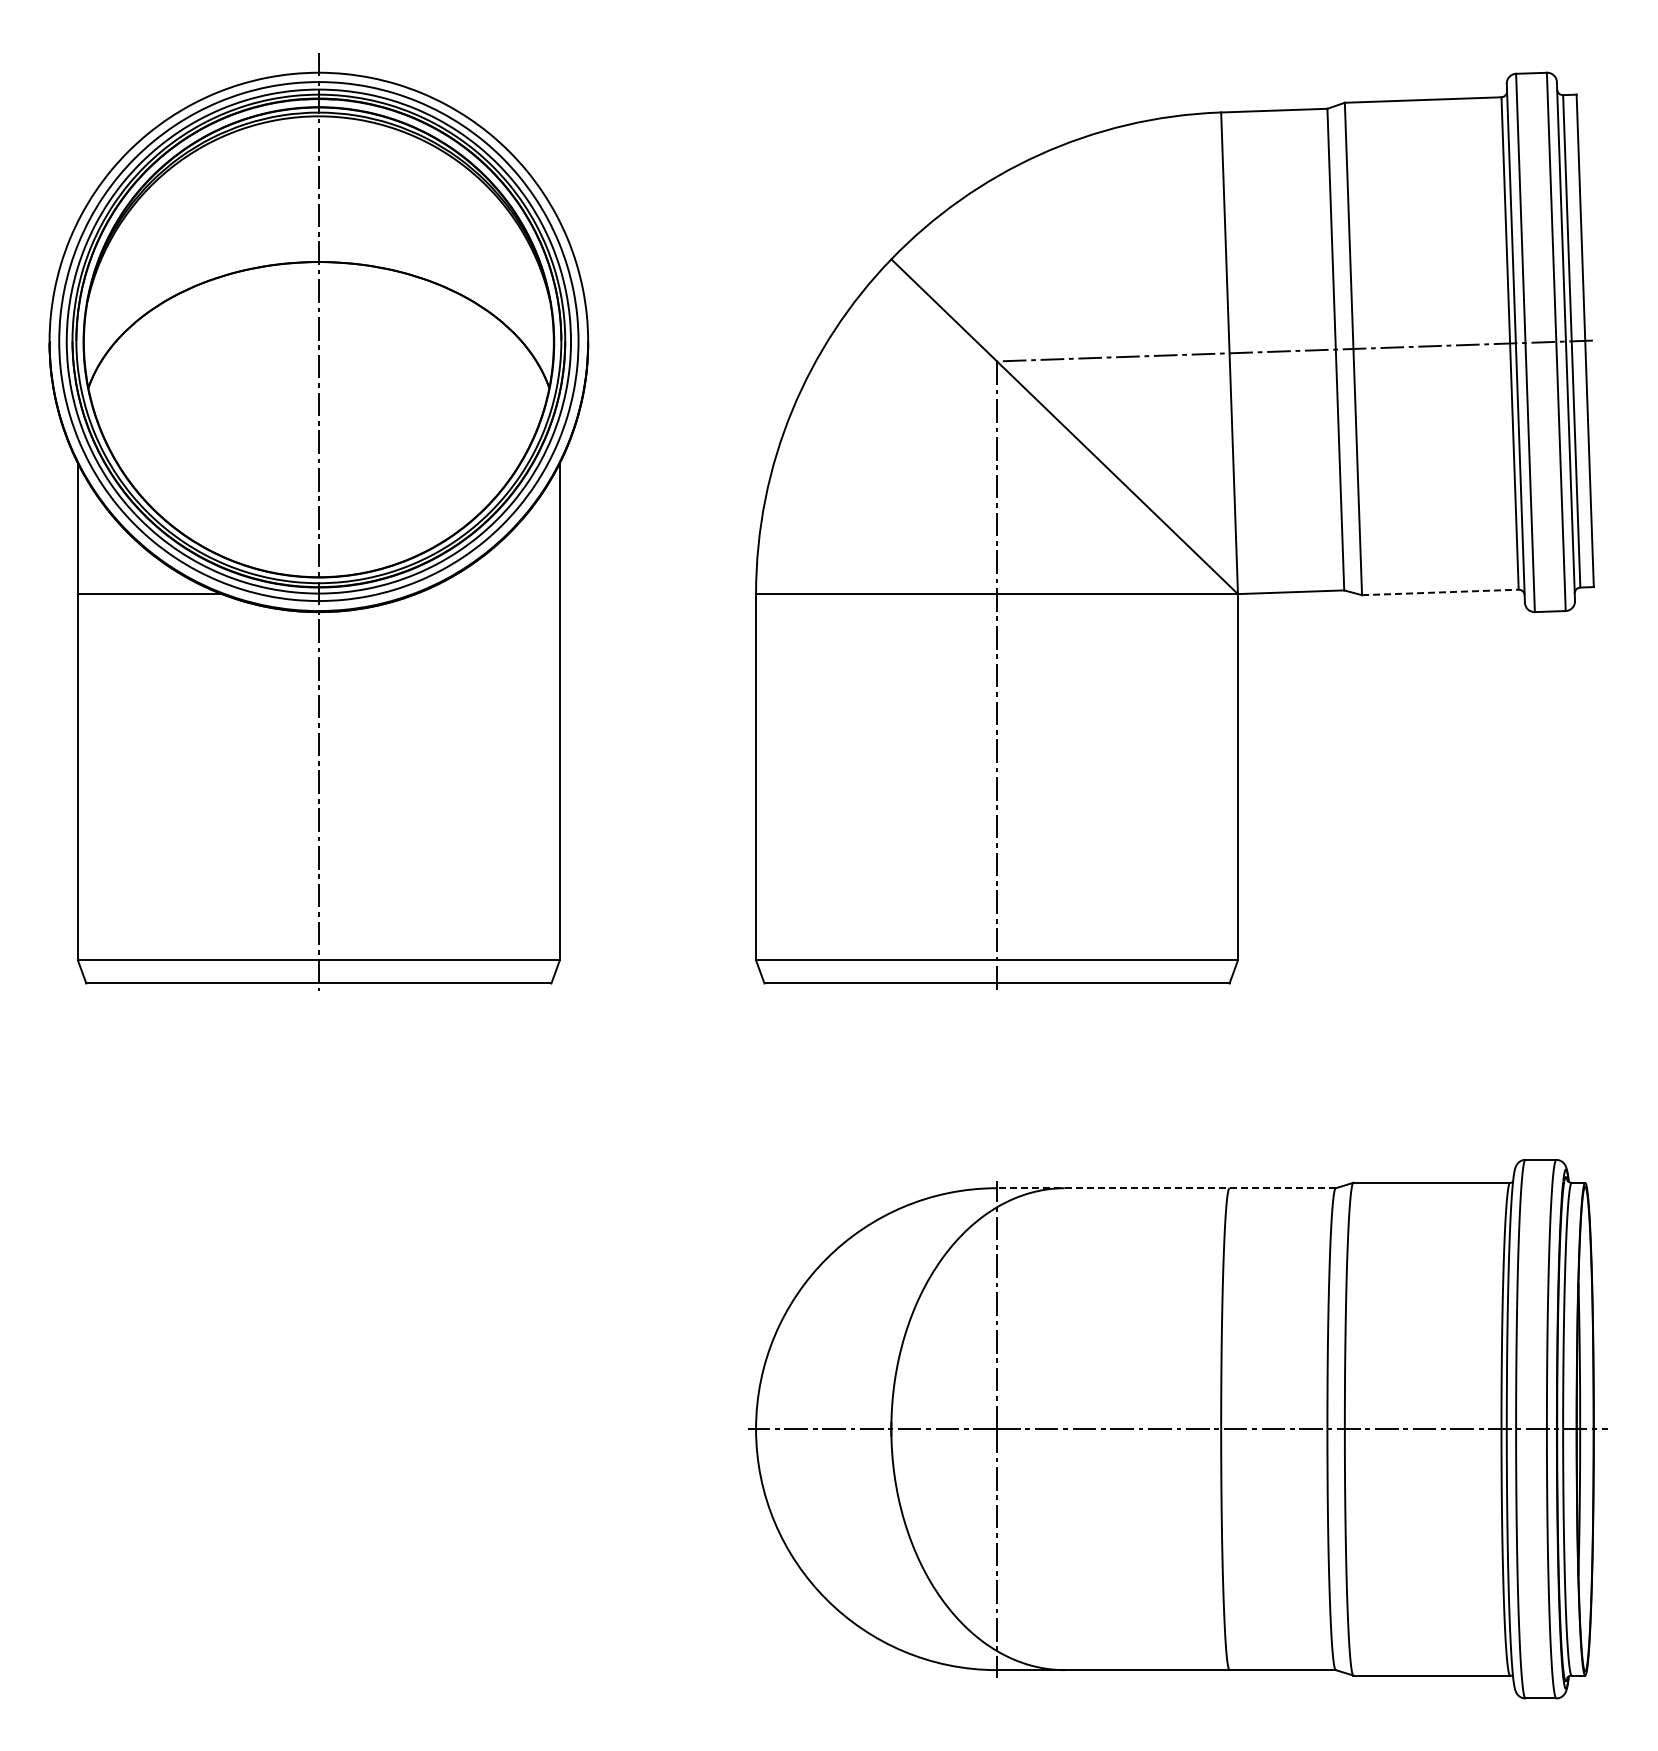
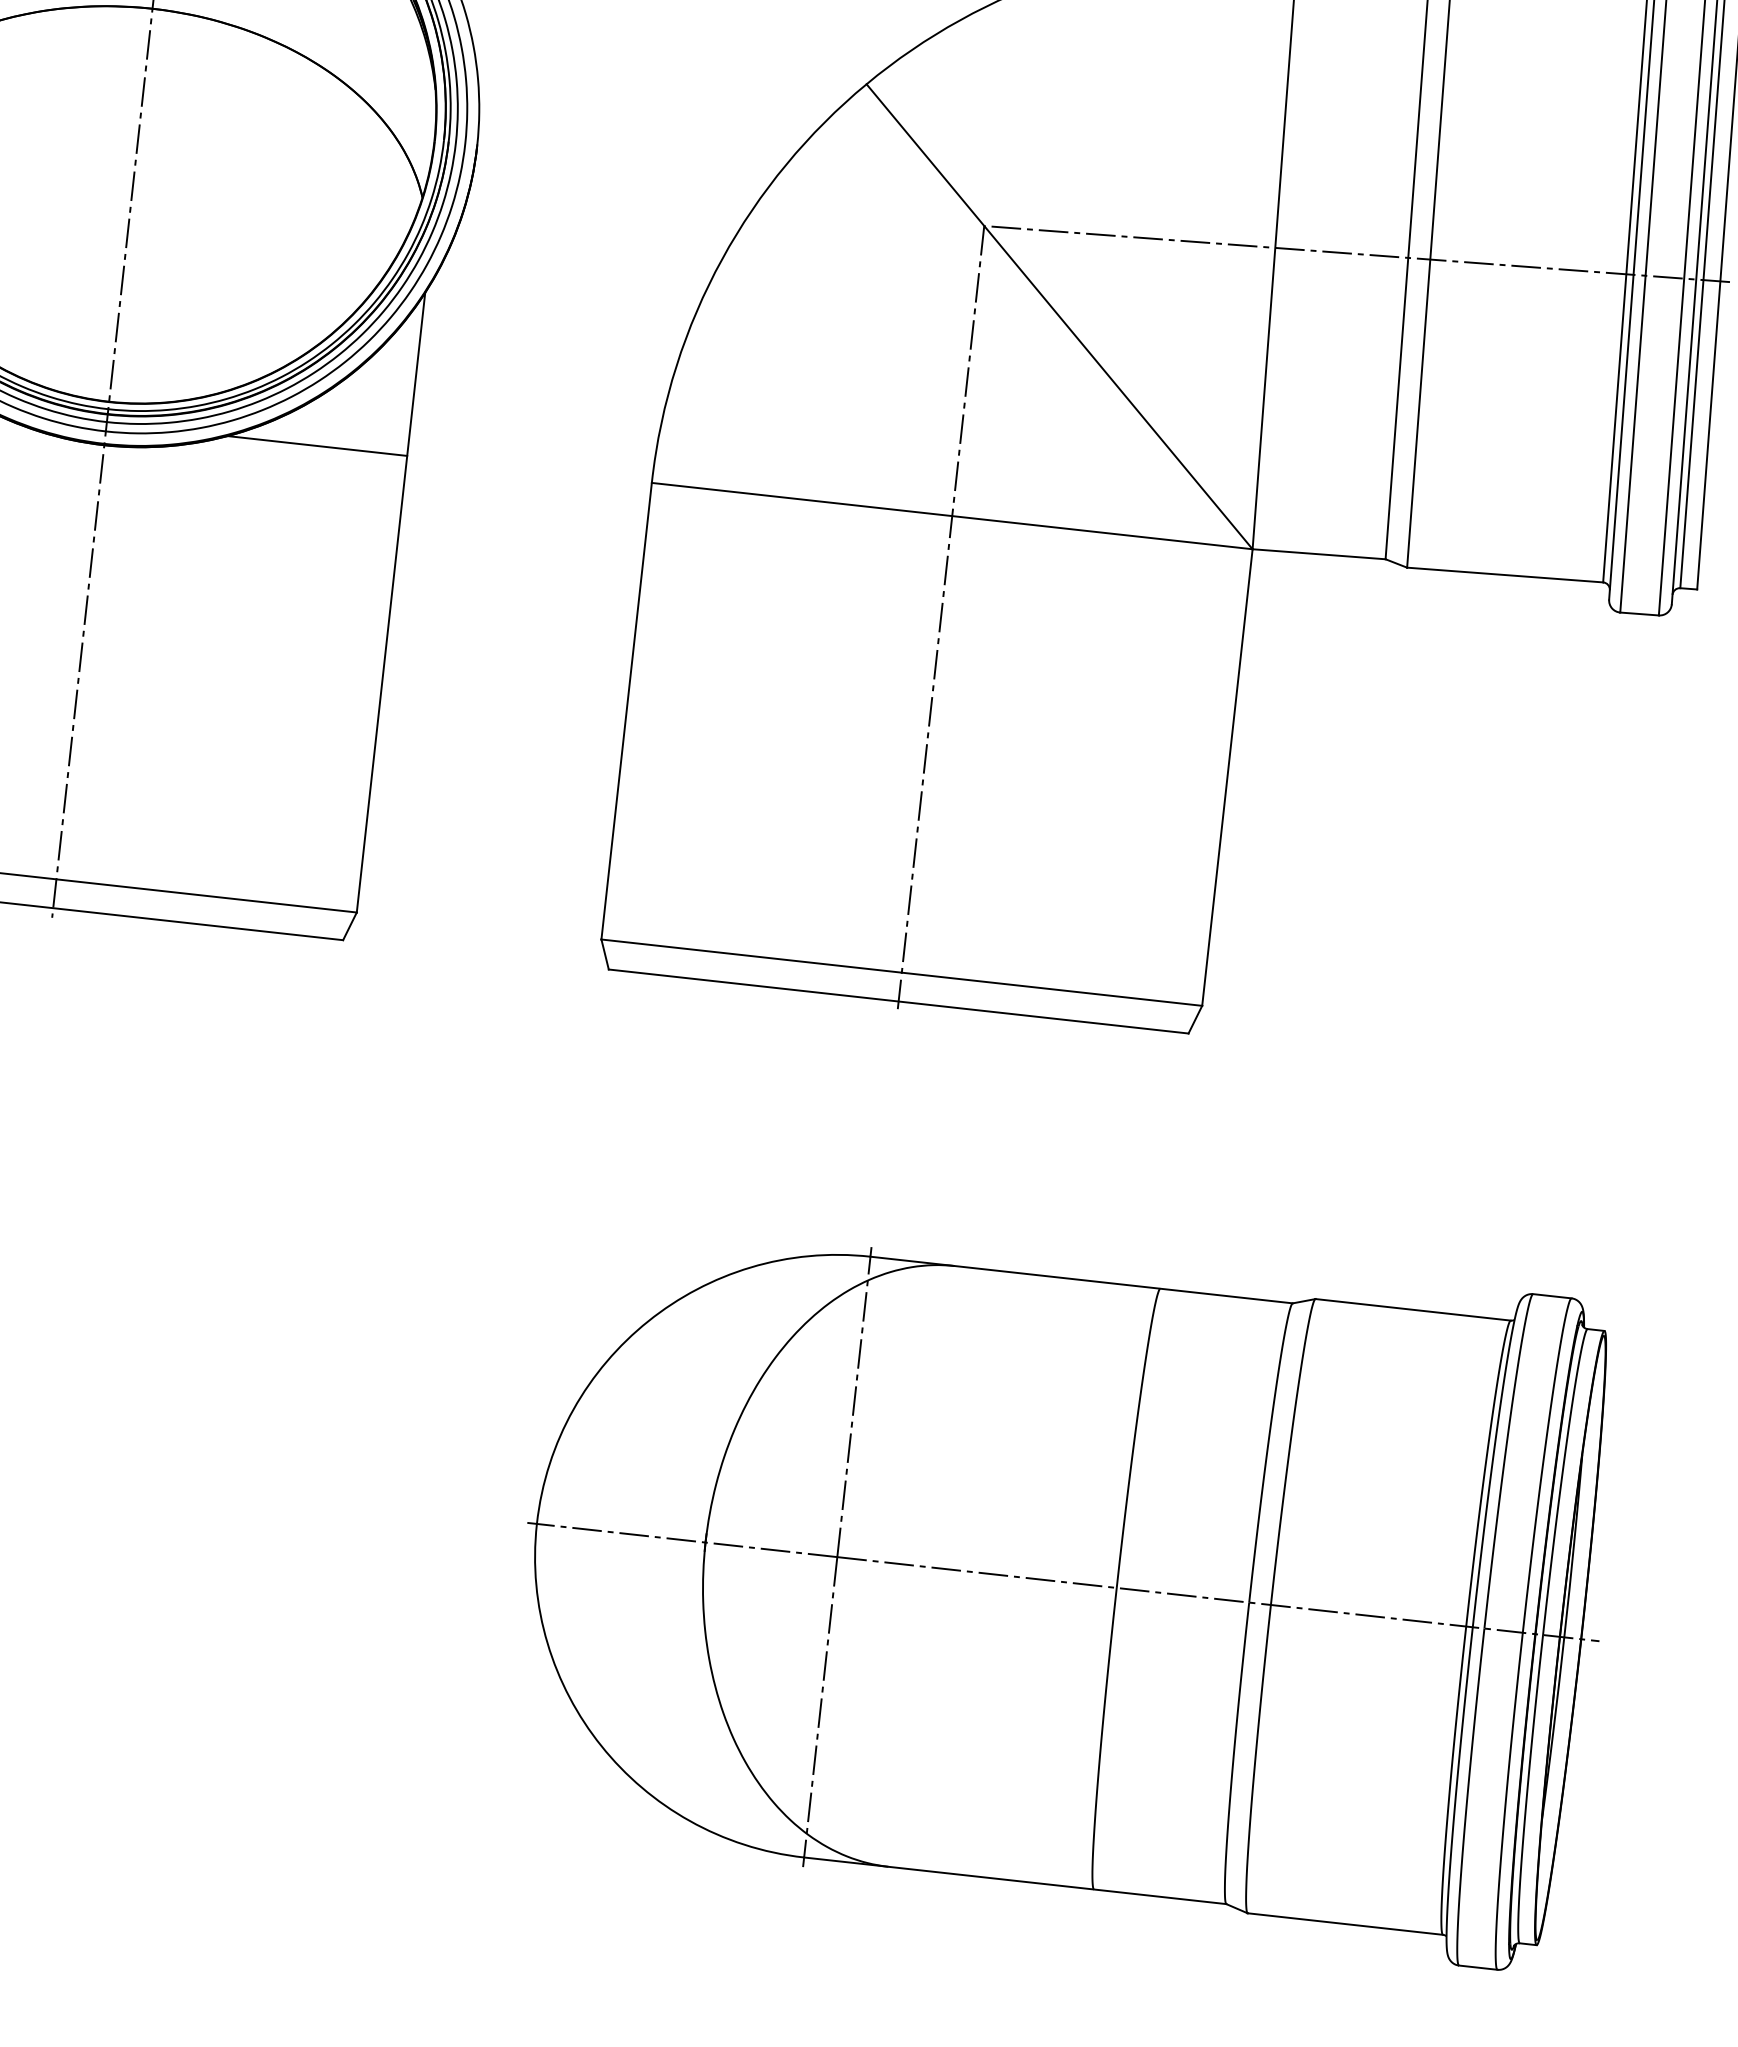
line: (1440, 592) -> (1505, 575), dashed -> solid
line: (487, 594) -> (317, 446), added
line: (1165, 1188) -> (1080, 1280), dashed -> solid

